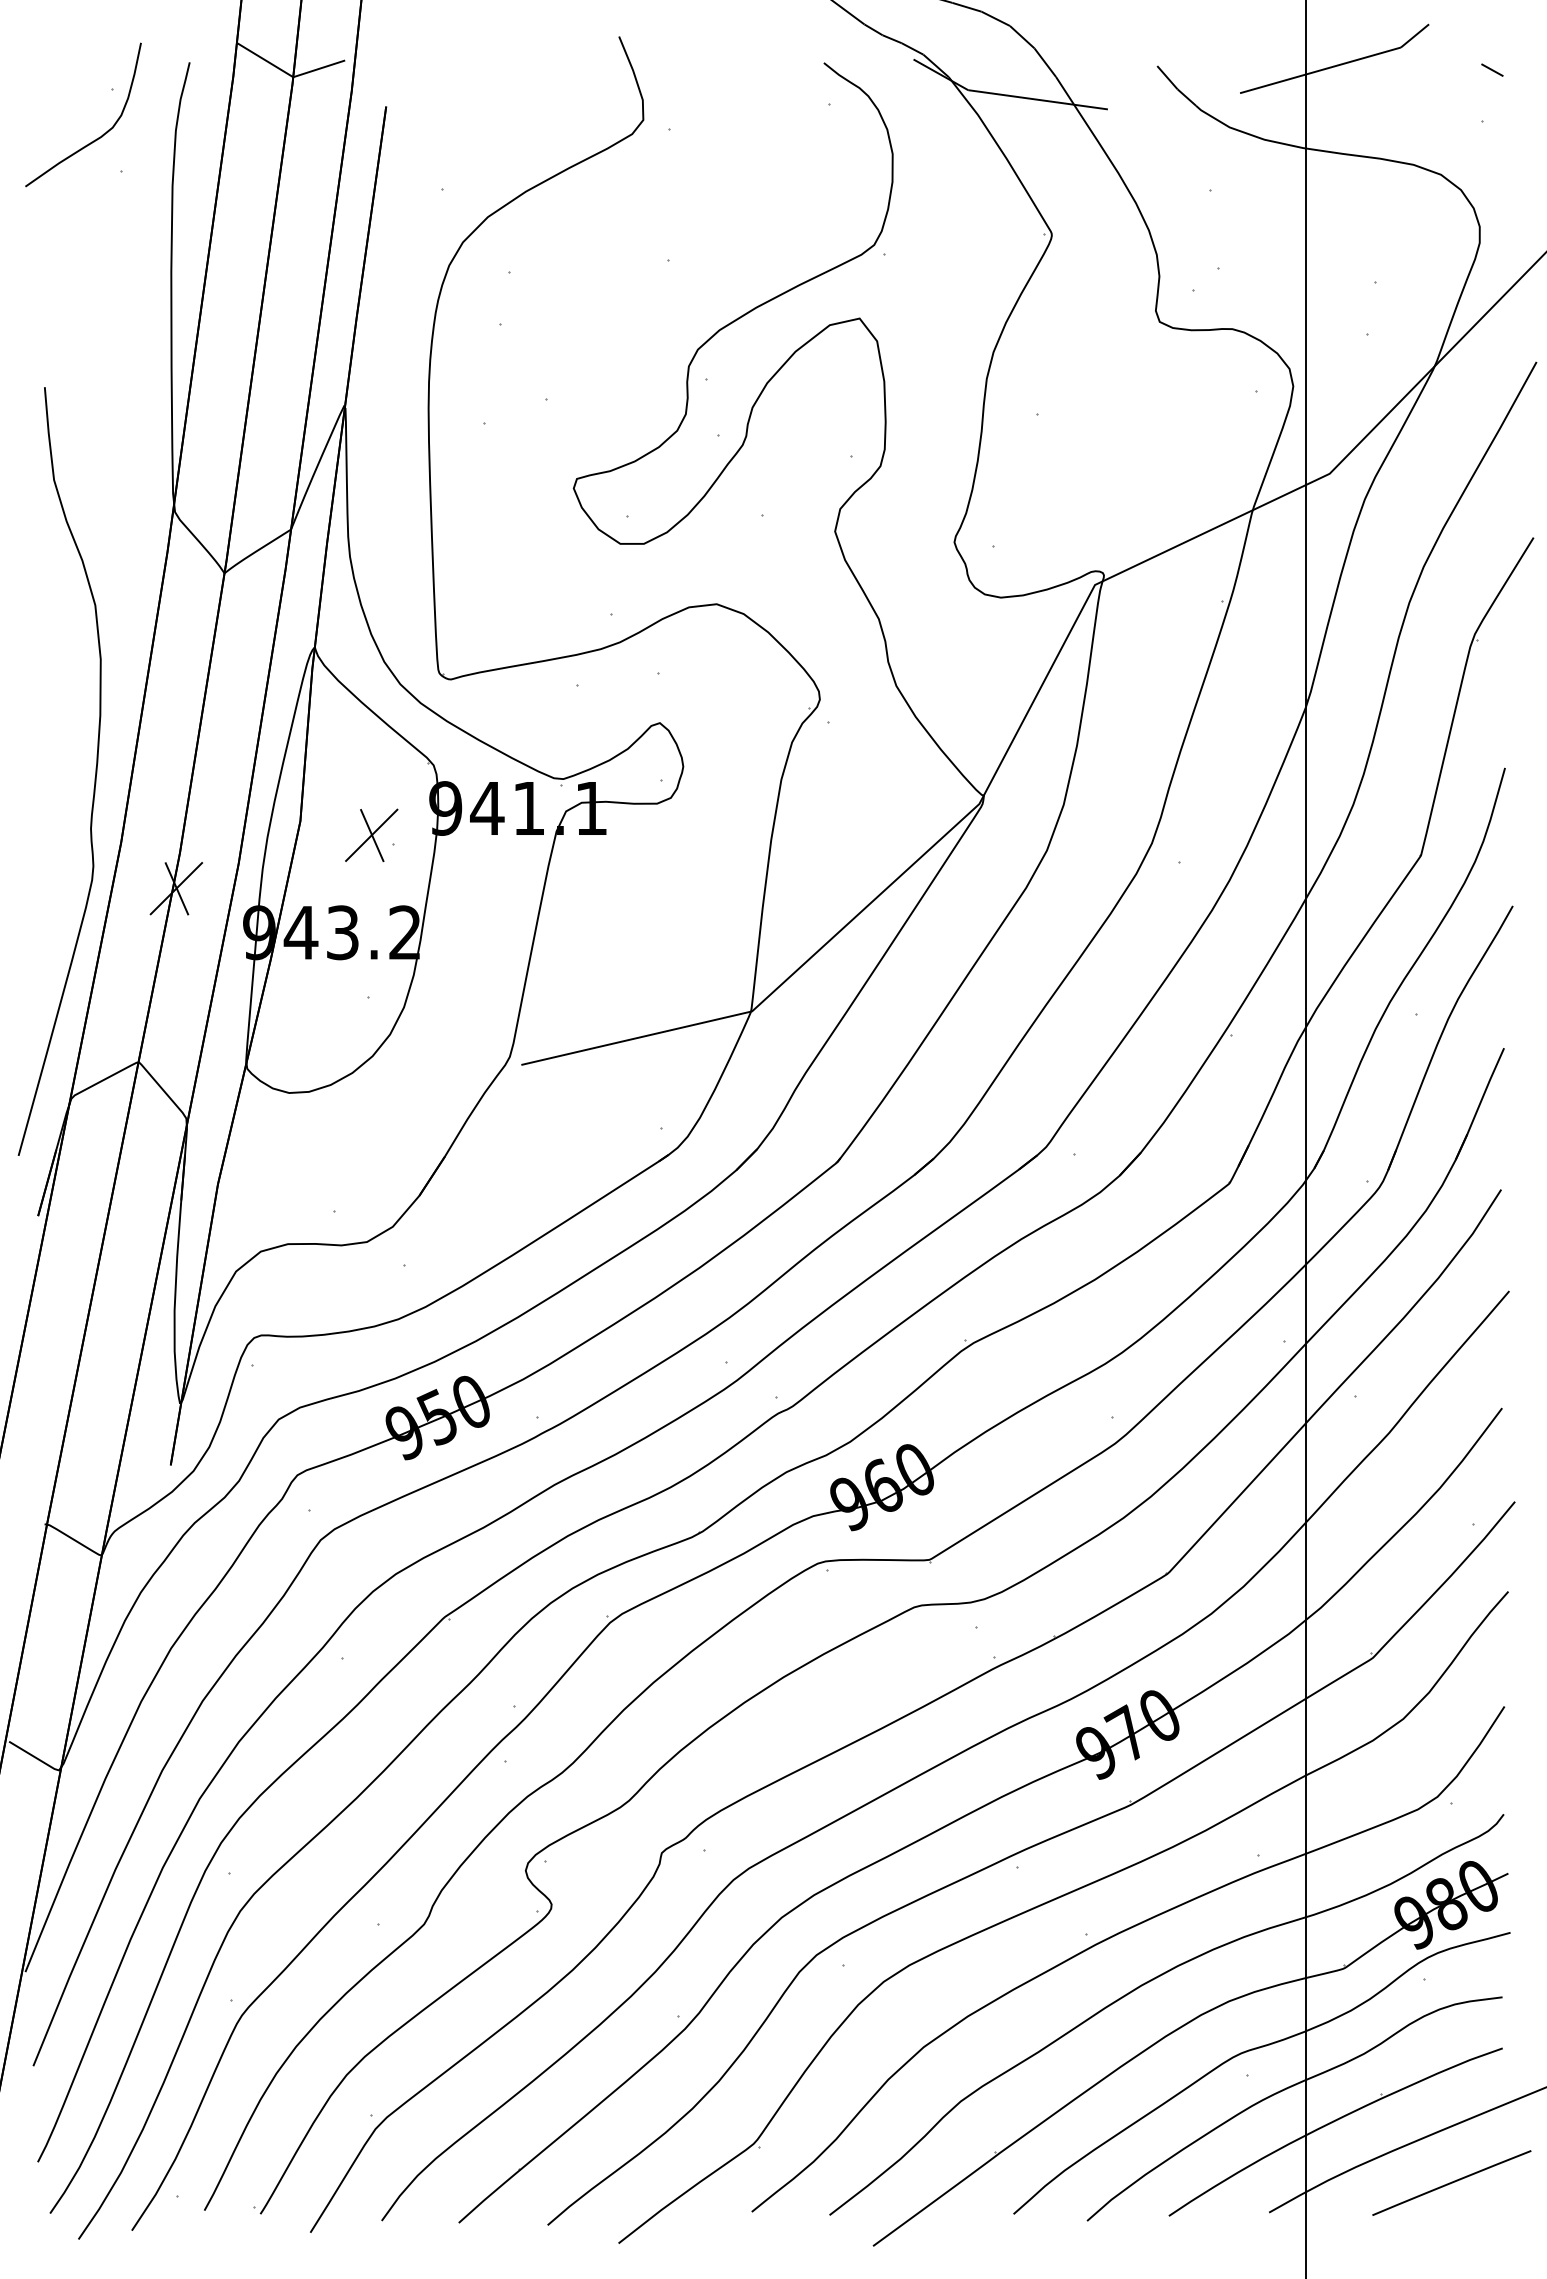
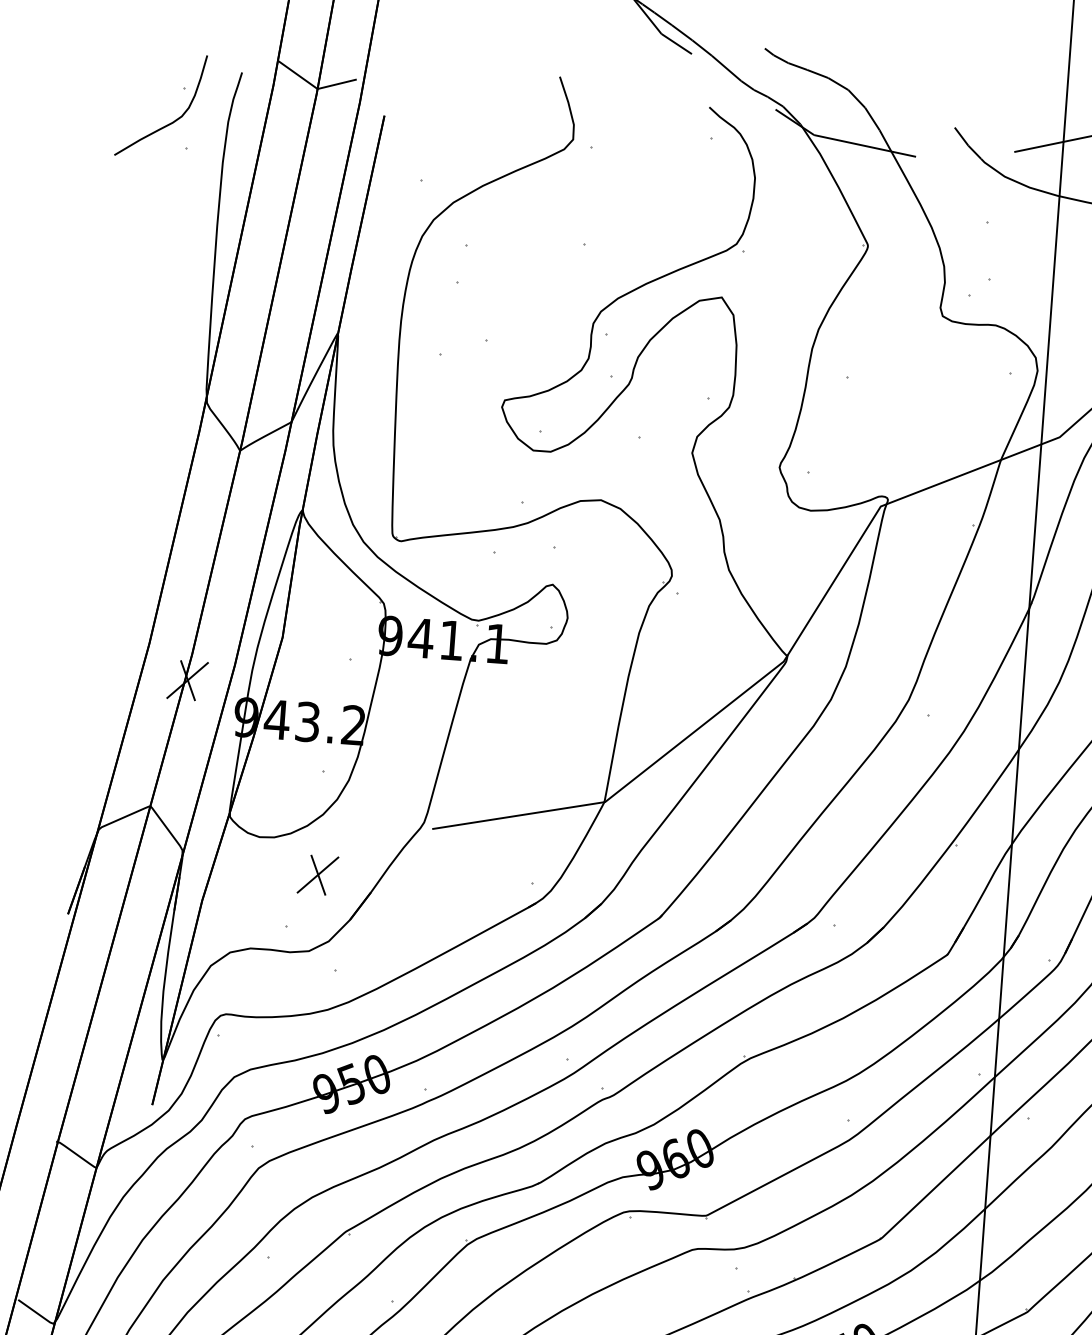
curve: (94, 777) -> (133, 594), removed
part: (371, 835) -> (317, 875), moved

